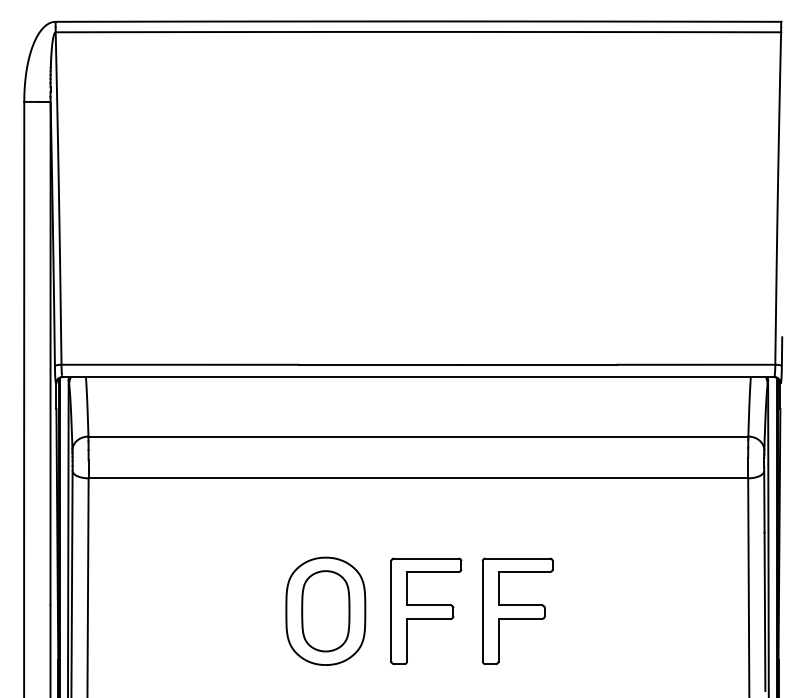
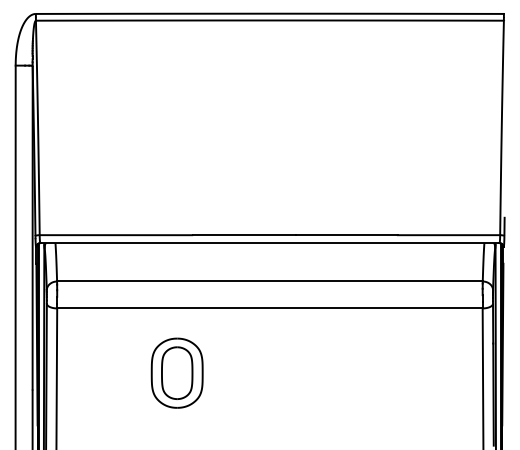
part: (324, 610) -> (176, 372), moved
part: (425, 611) -> (274, 394), removed
part: (516, 611) -> (333, 394), removed

